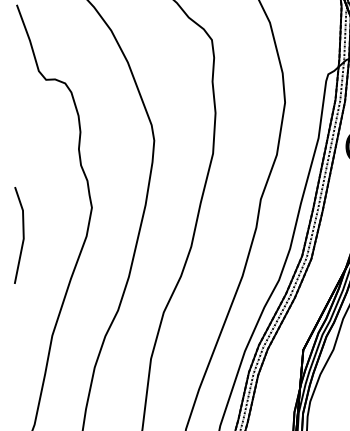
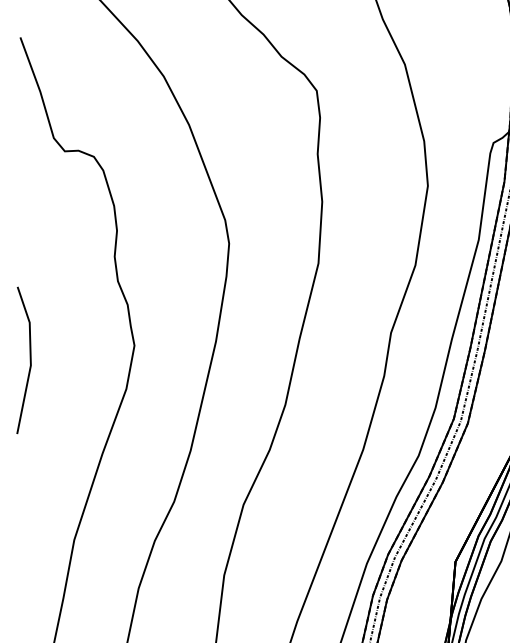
part: (19, 235) -> (24, 360), moved

